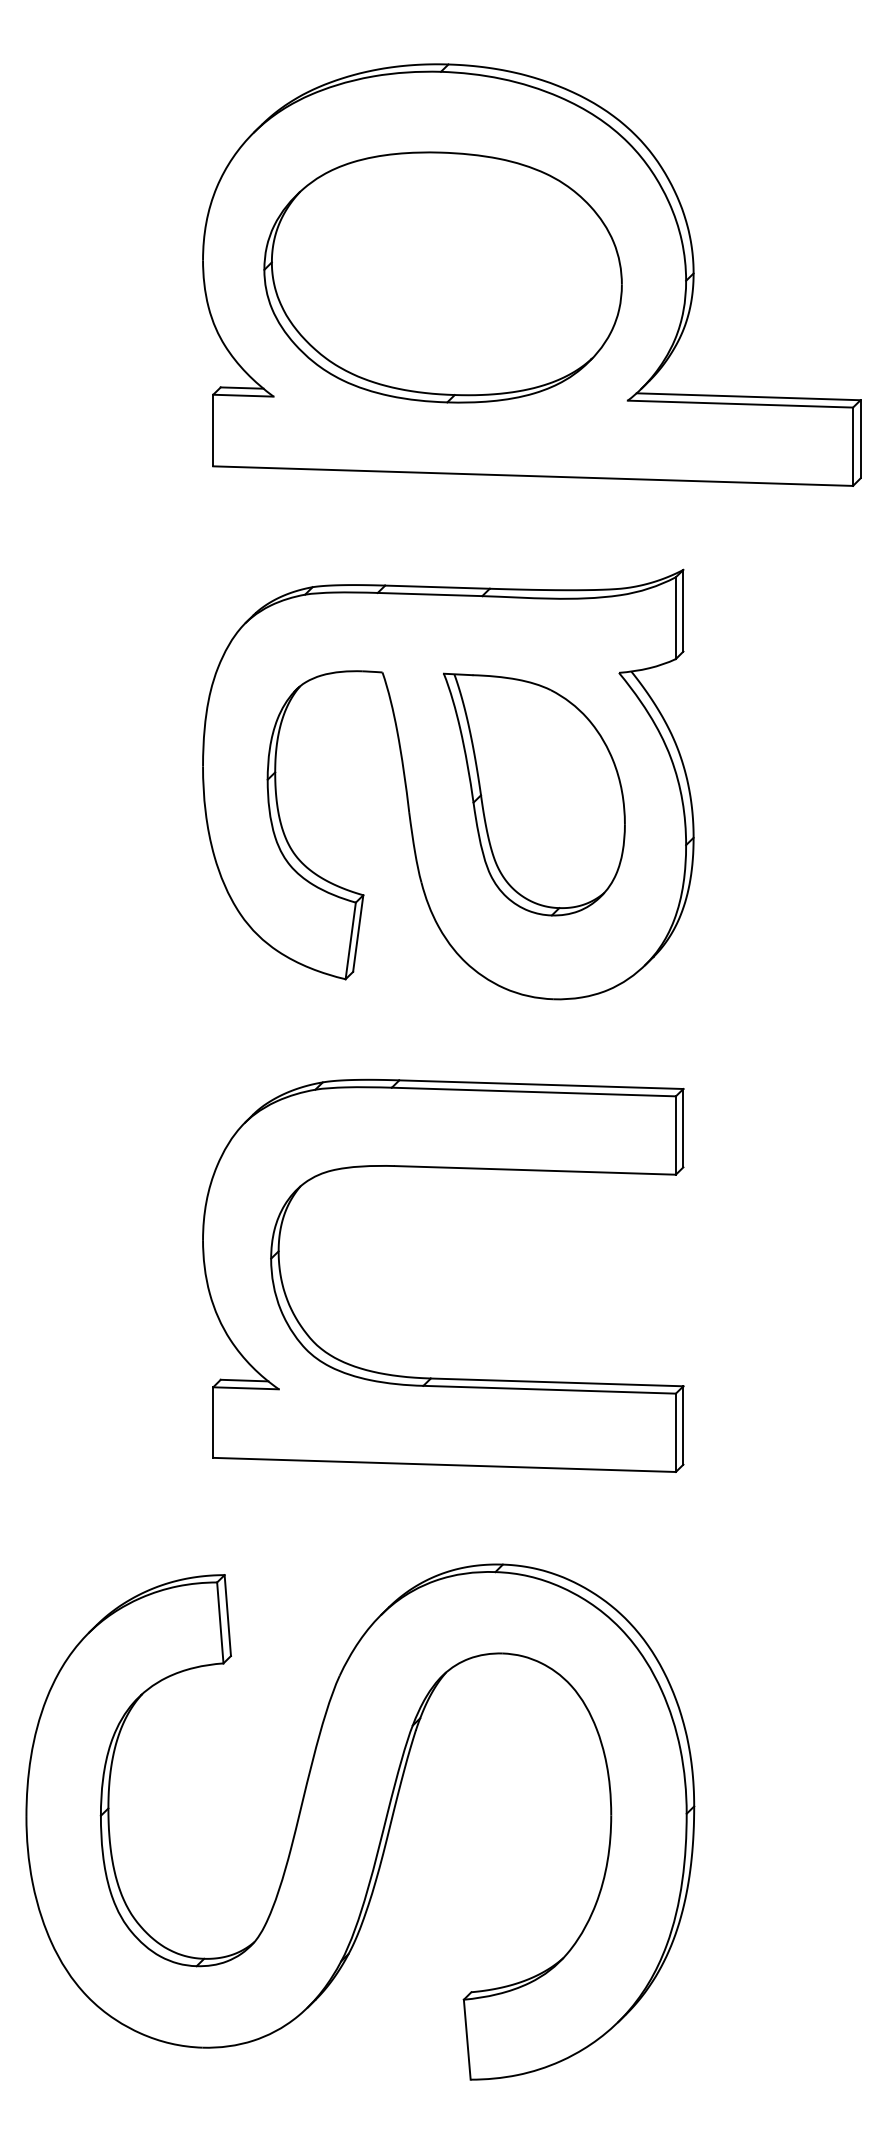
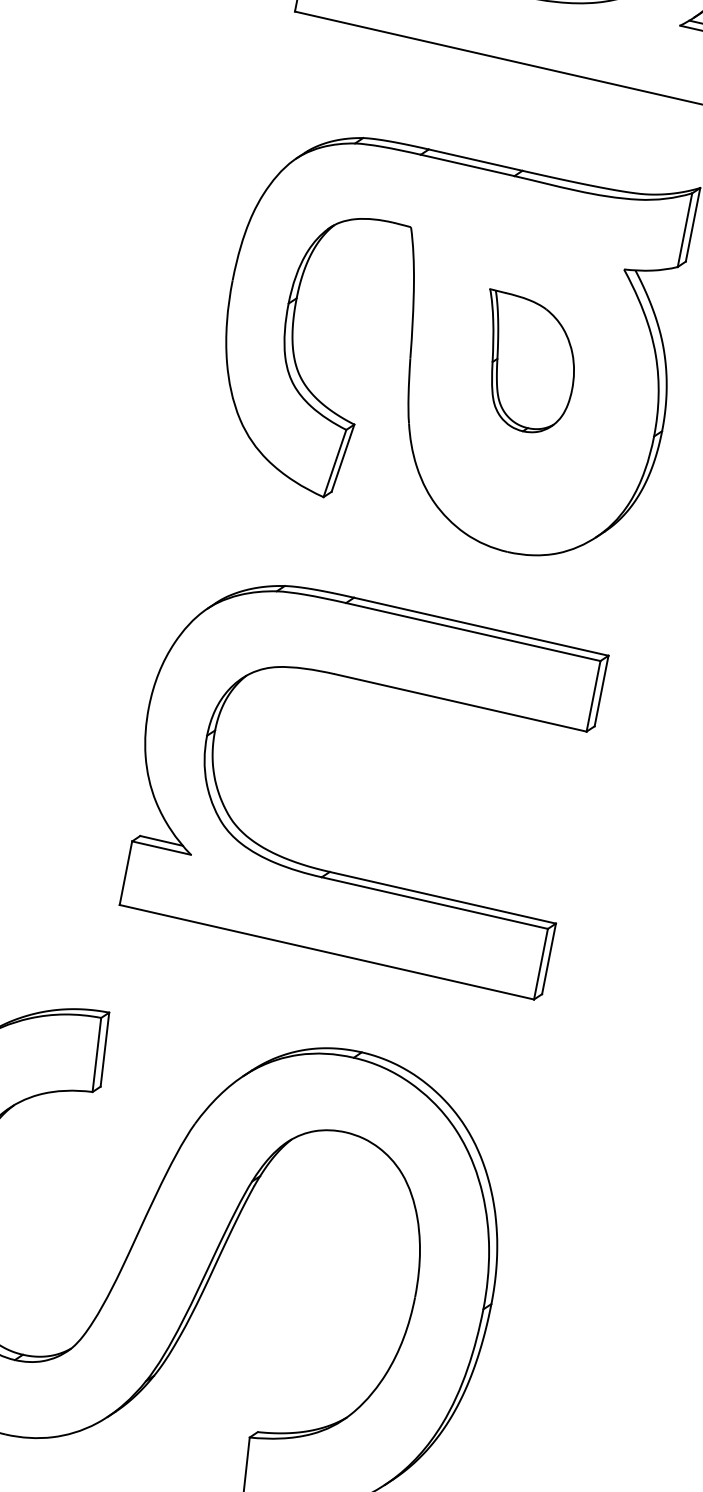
part: (534, 794) -> (526, 364), size x0.6

